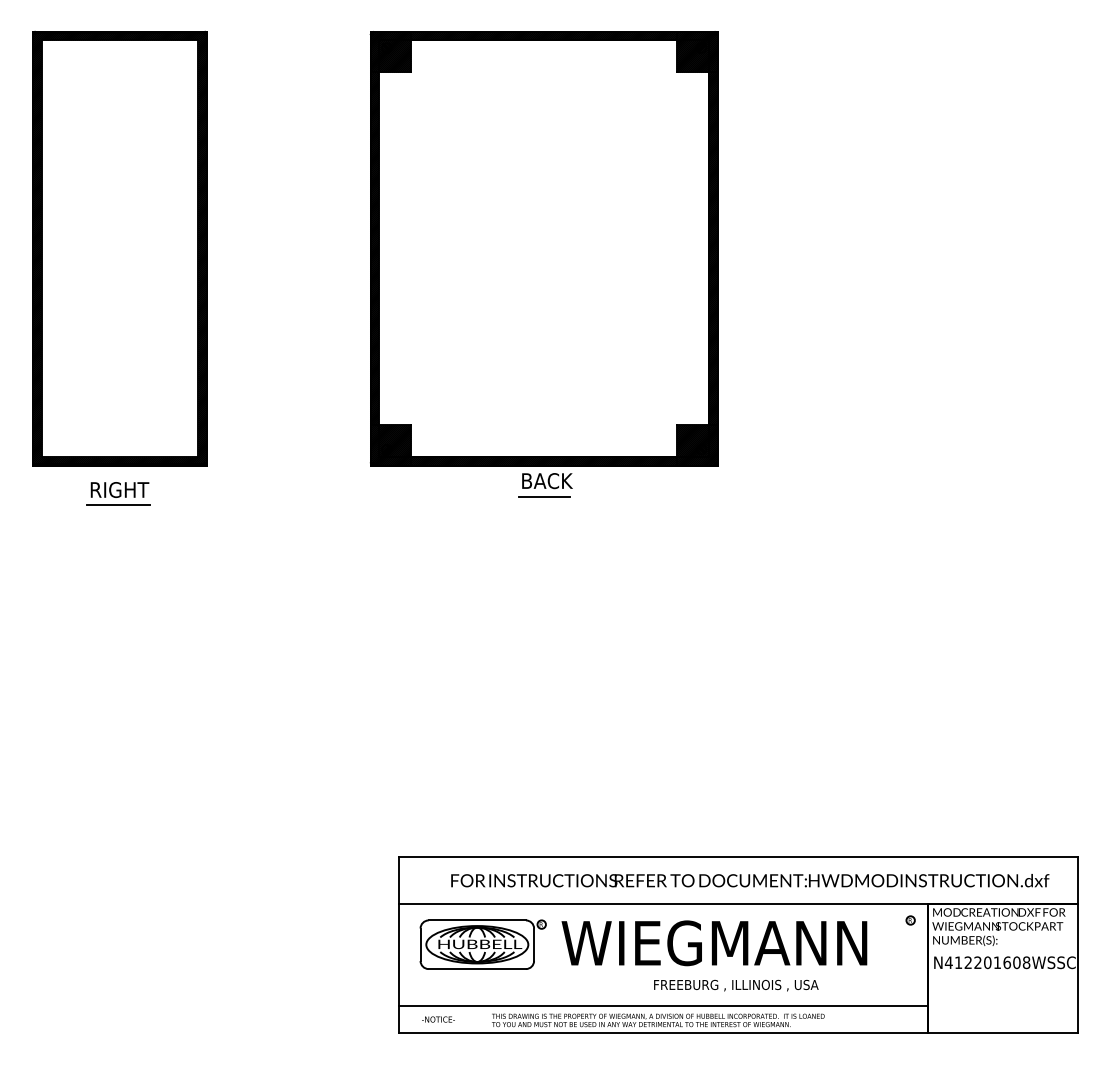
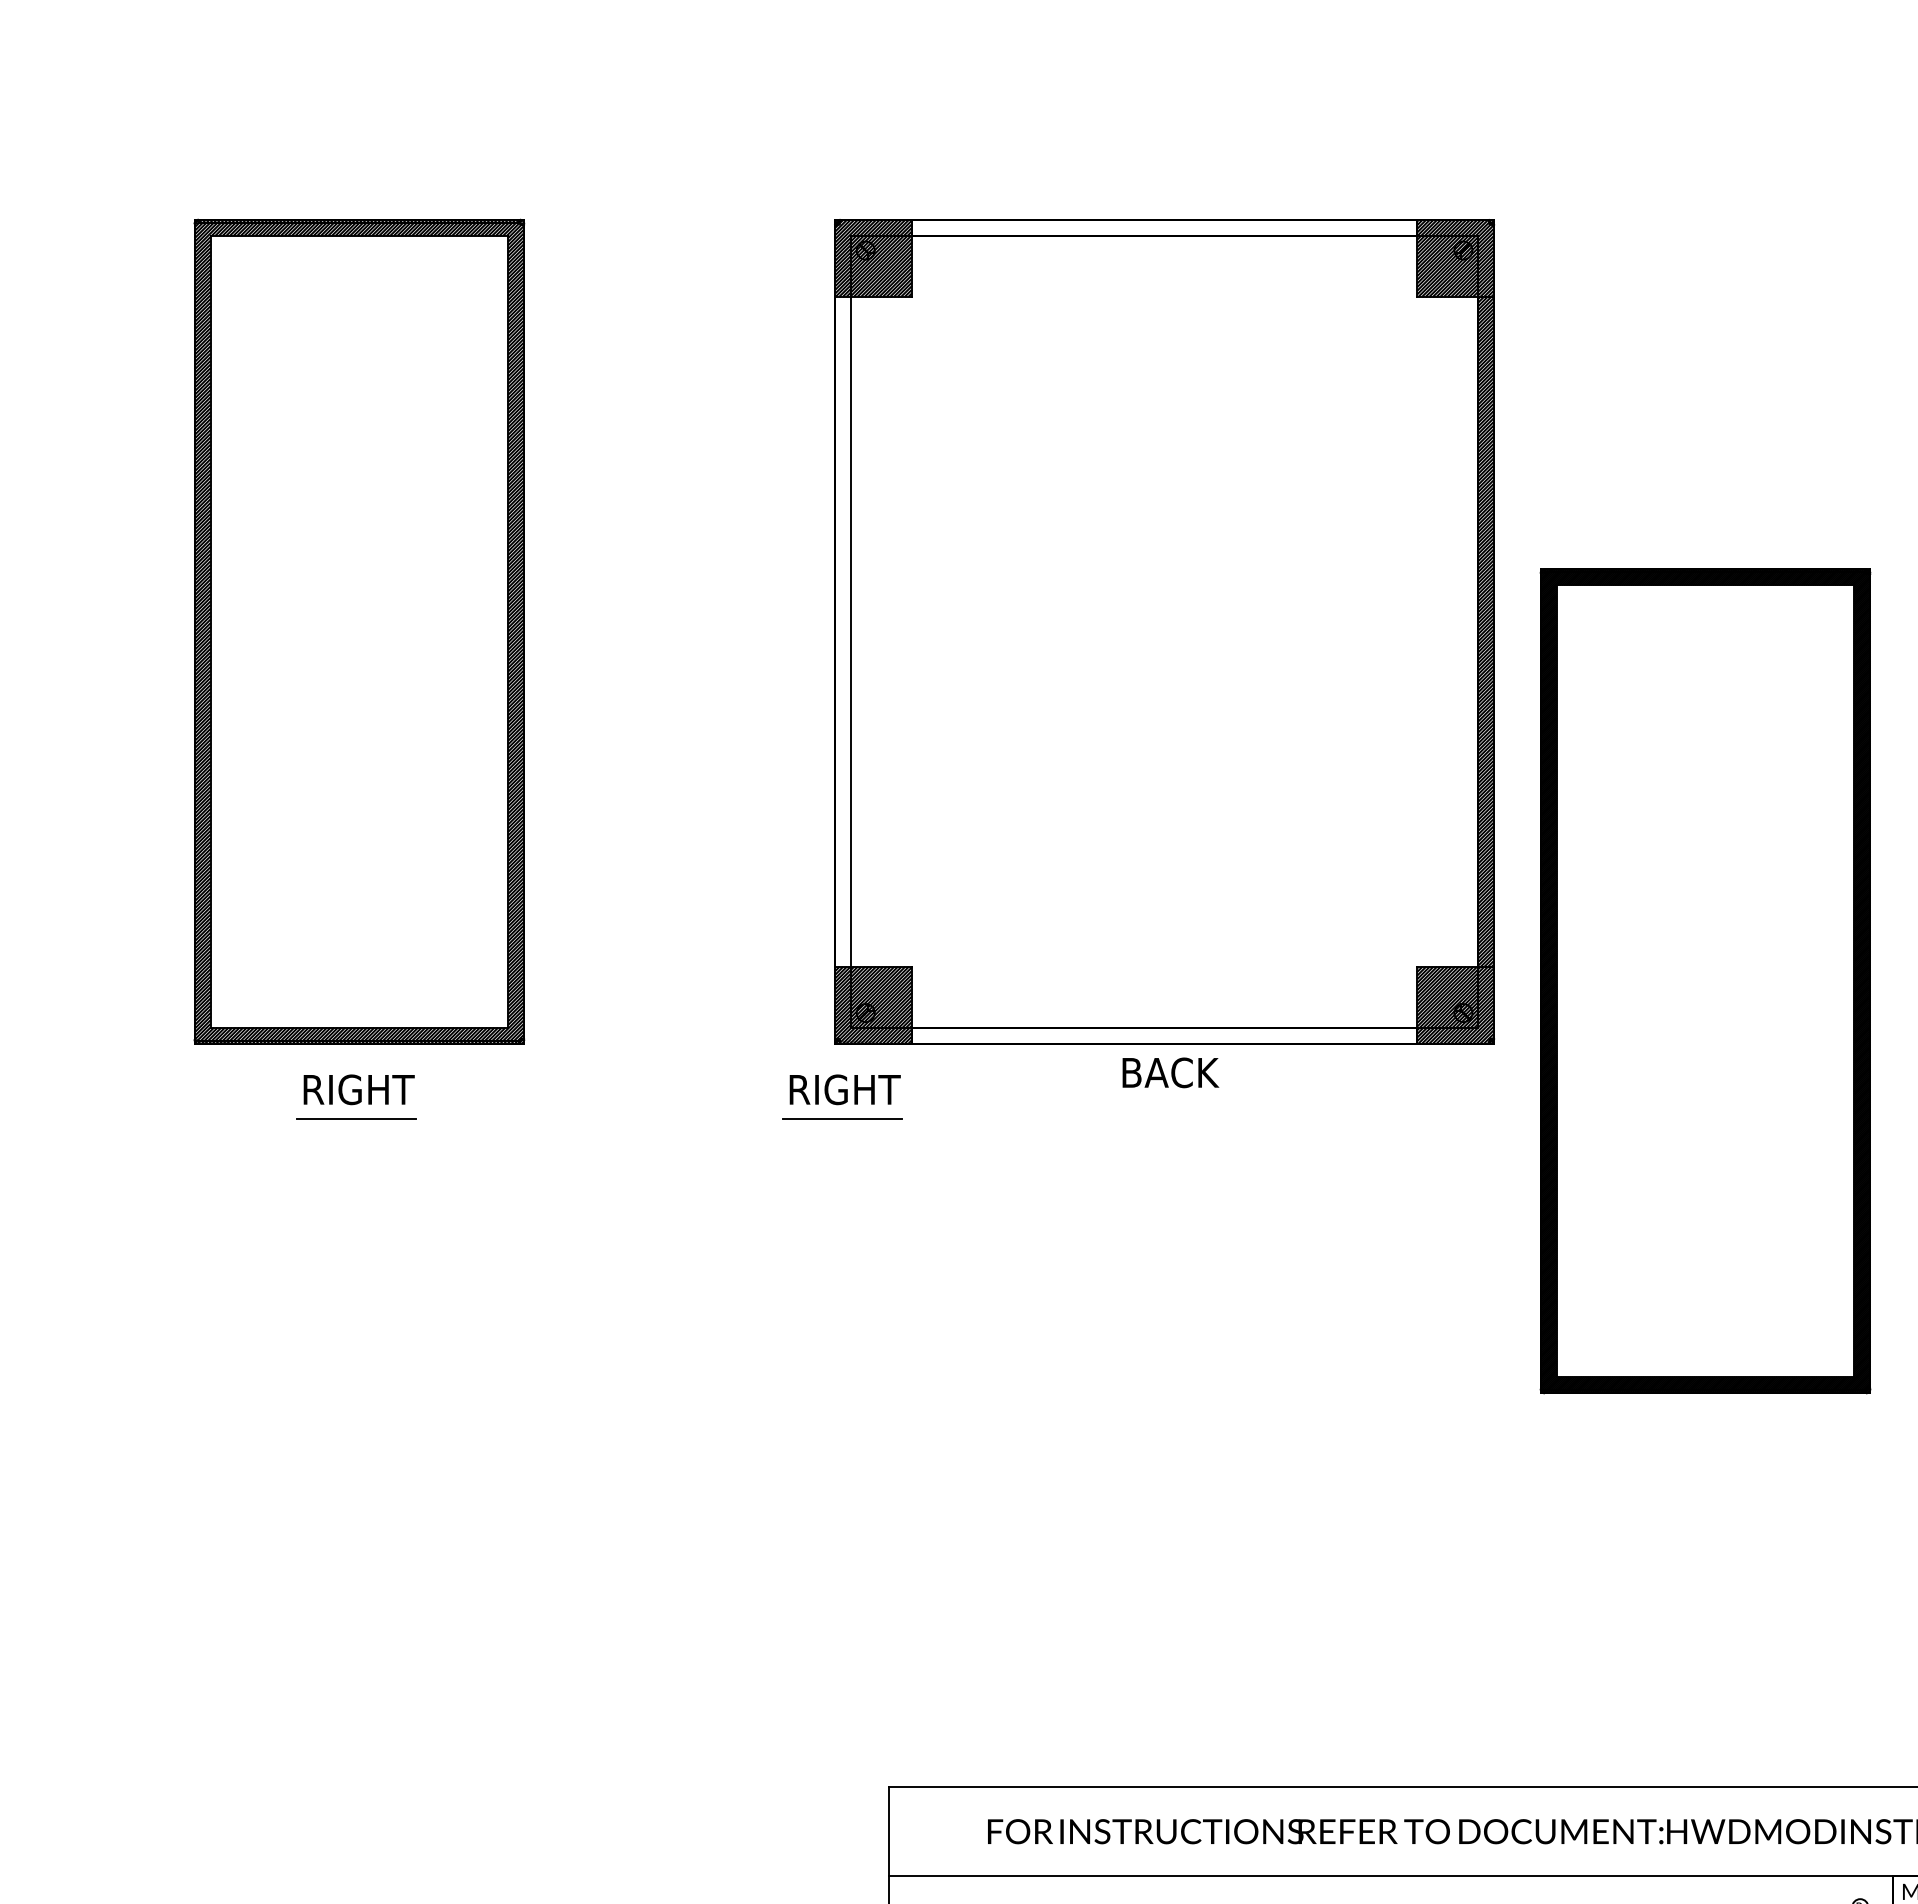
hatch: (544, 35) -> (1165, 226), removed
hatch: (374, 248) -> (842, 631), removed
part: (828, 432) -> (1704, 980), added
hatch: (544, 461) -> (1165, 1035), removed
part: (374, 493) -> (842, 1096), added
line: (543, 496) -> (1163, 1102), removed

